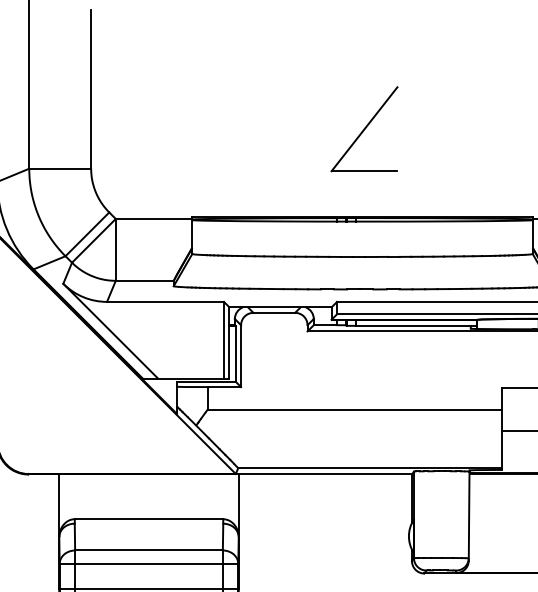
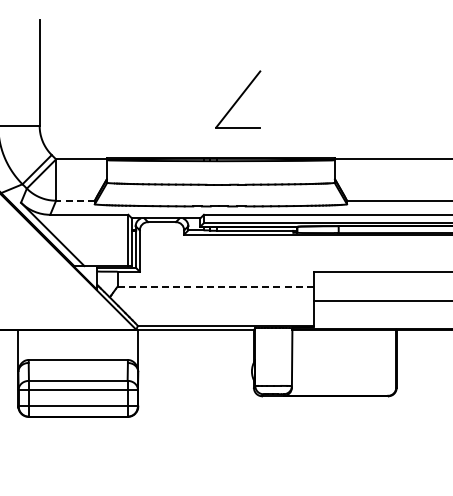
part: (364, 129) -> (238, 99), moved
line: (143, 280) -> (74, 200), solid -> dashed
line: (355, 409) -> (216, 286), solid -> dashed

